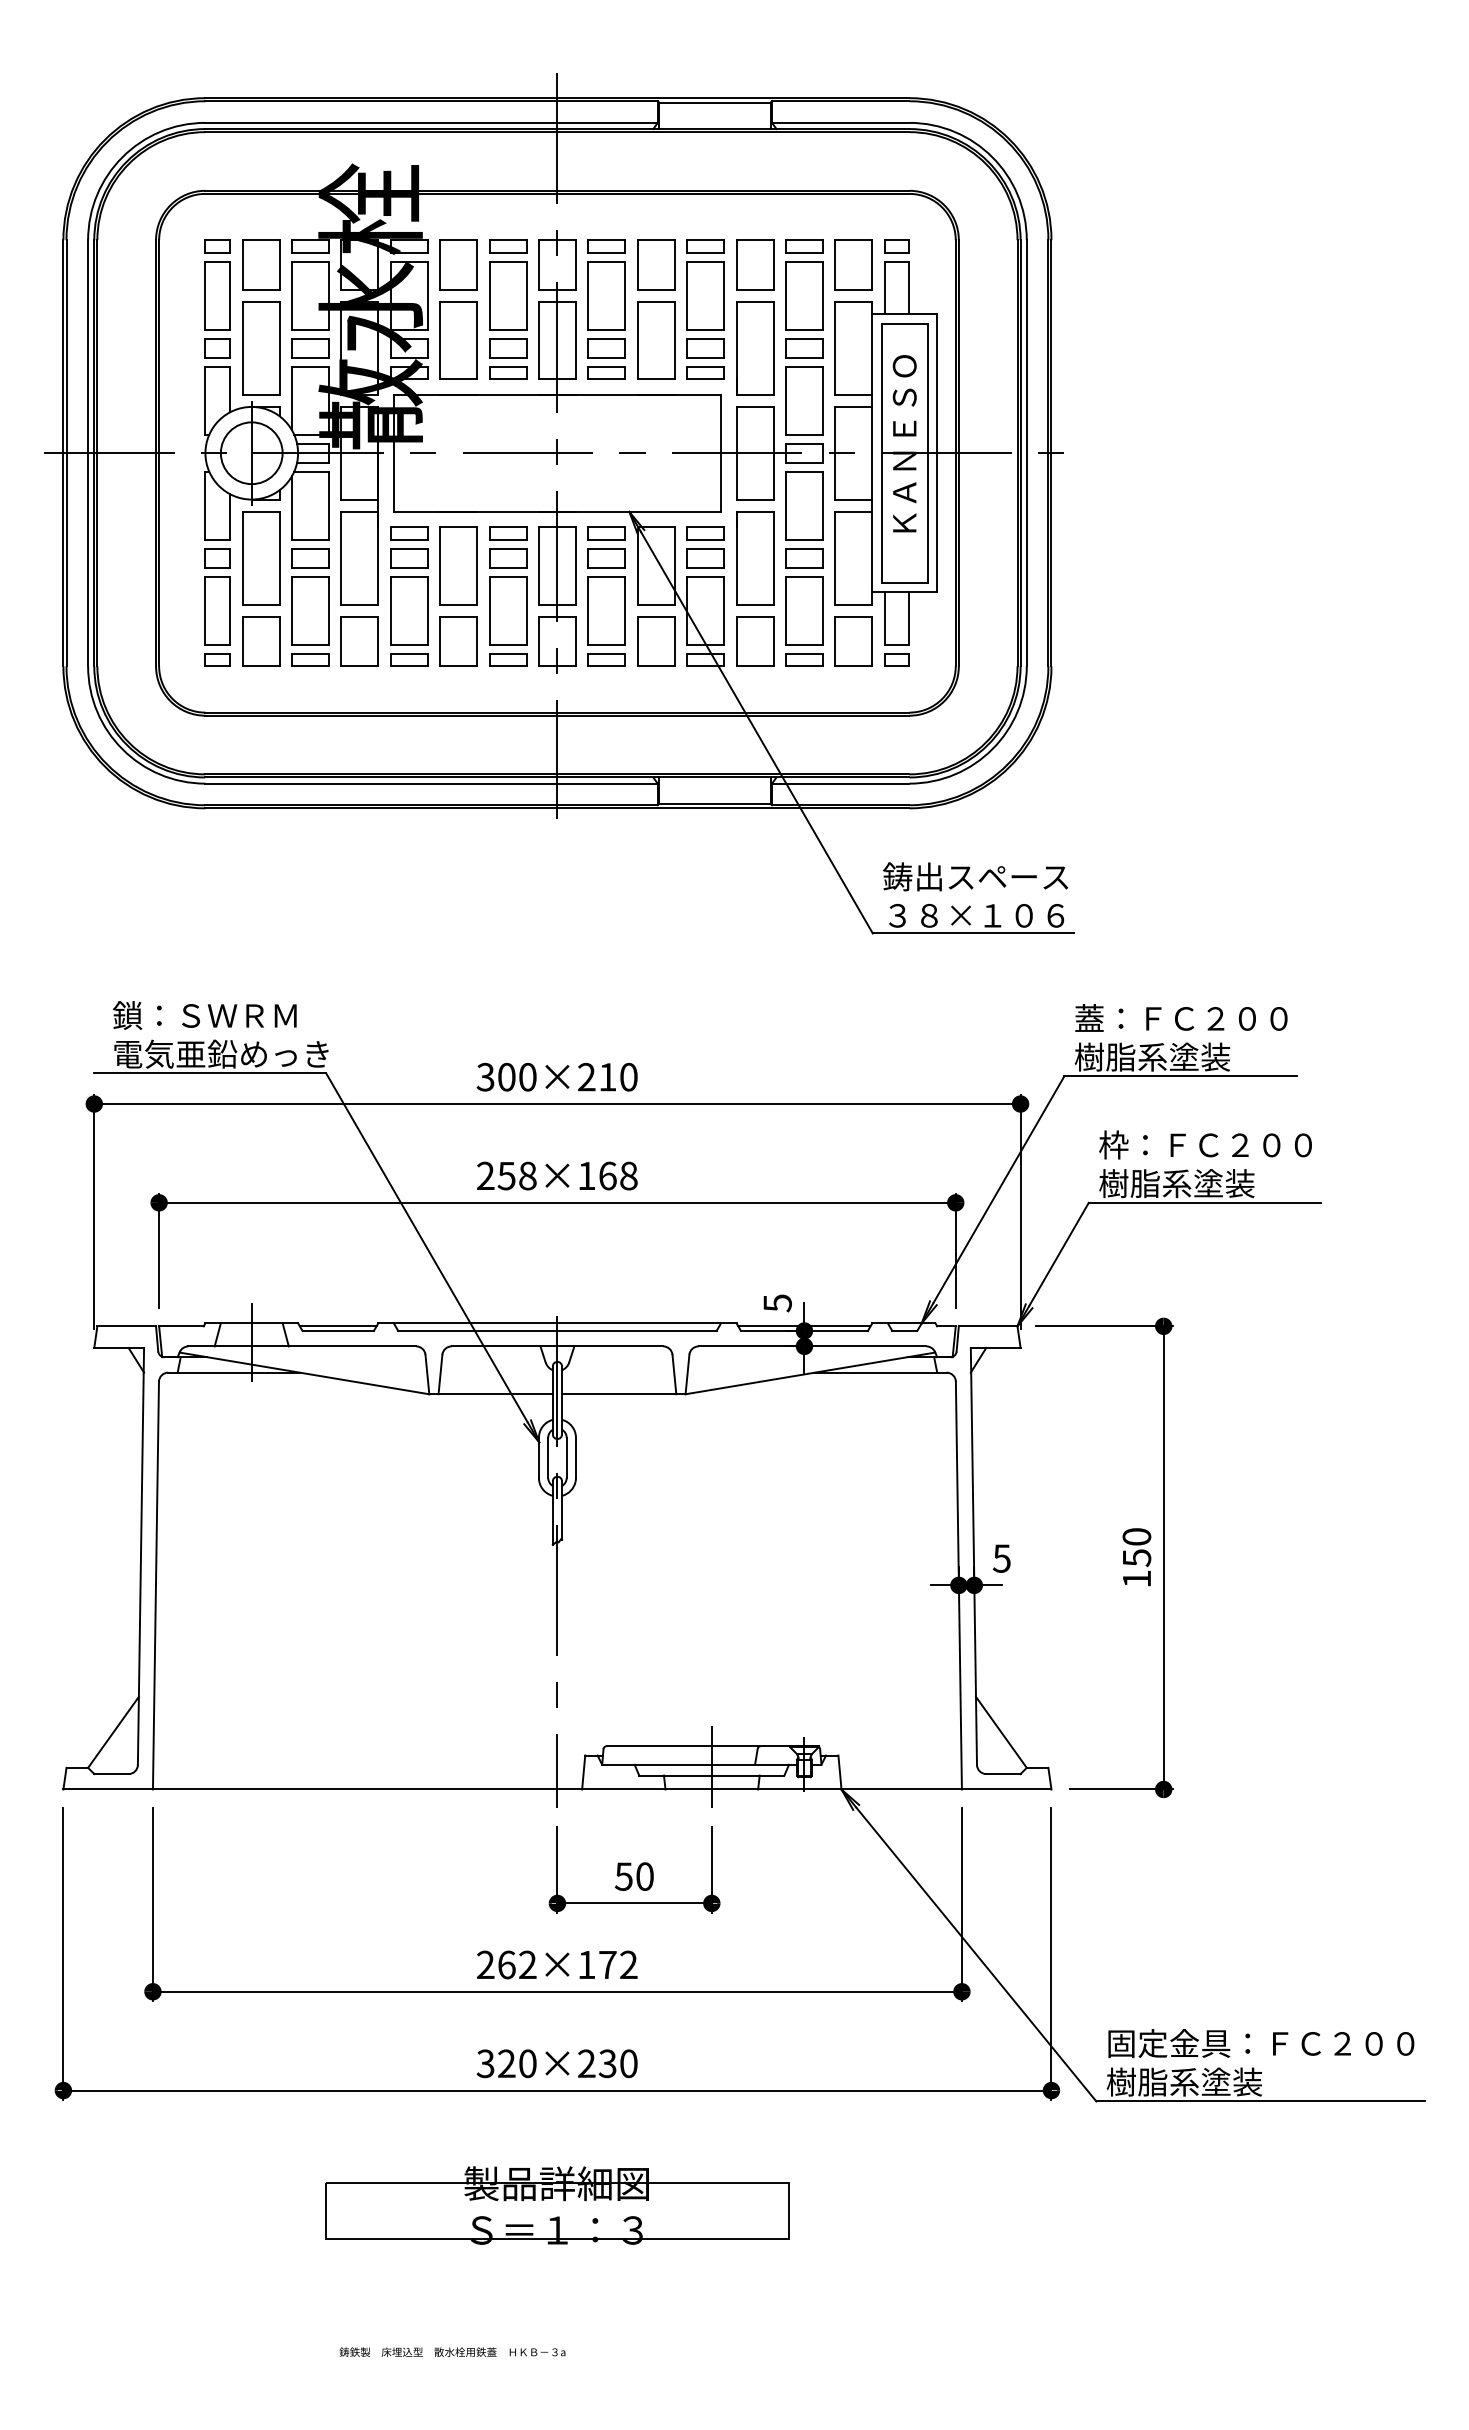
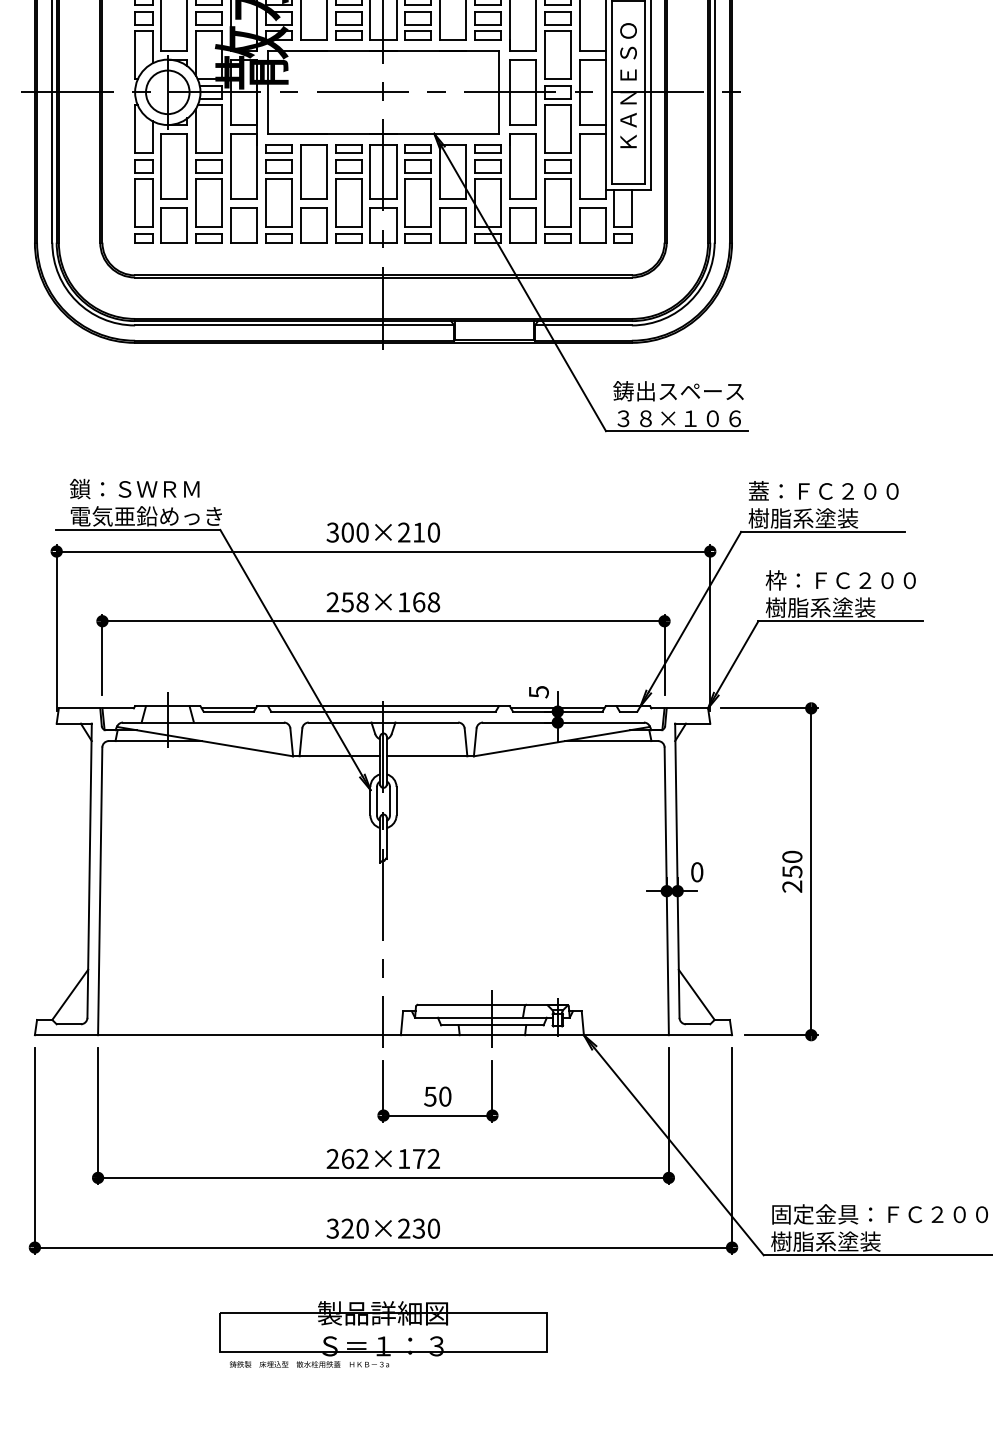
text: (1001, 1558) -> (696, 872), 5 -> 0
text: (1136, 1578) -> (792, 886), 150 -> 250
text: (452, 2351) -> (309, 1364), moved

